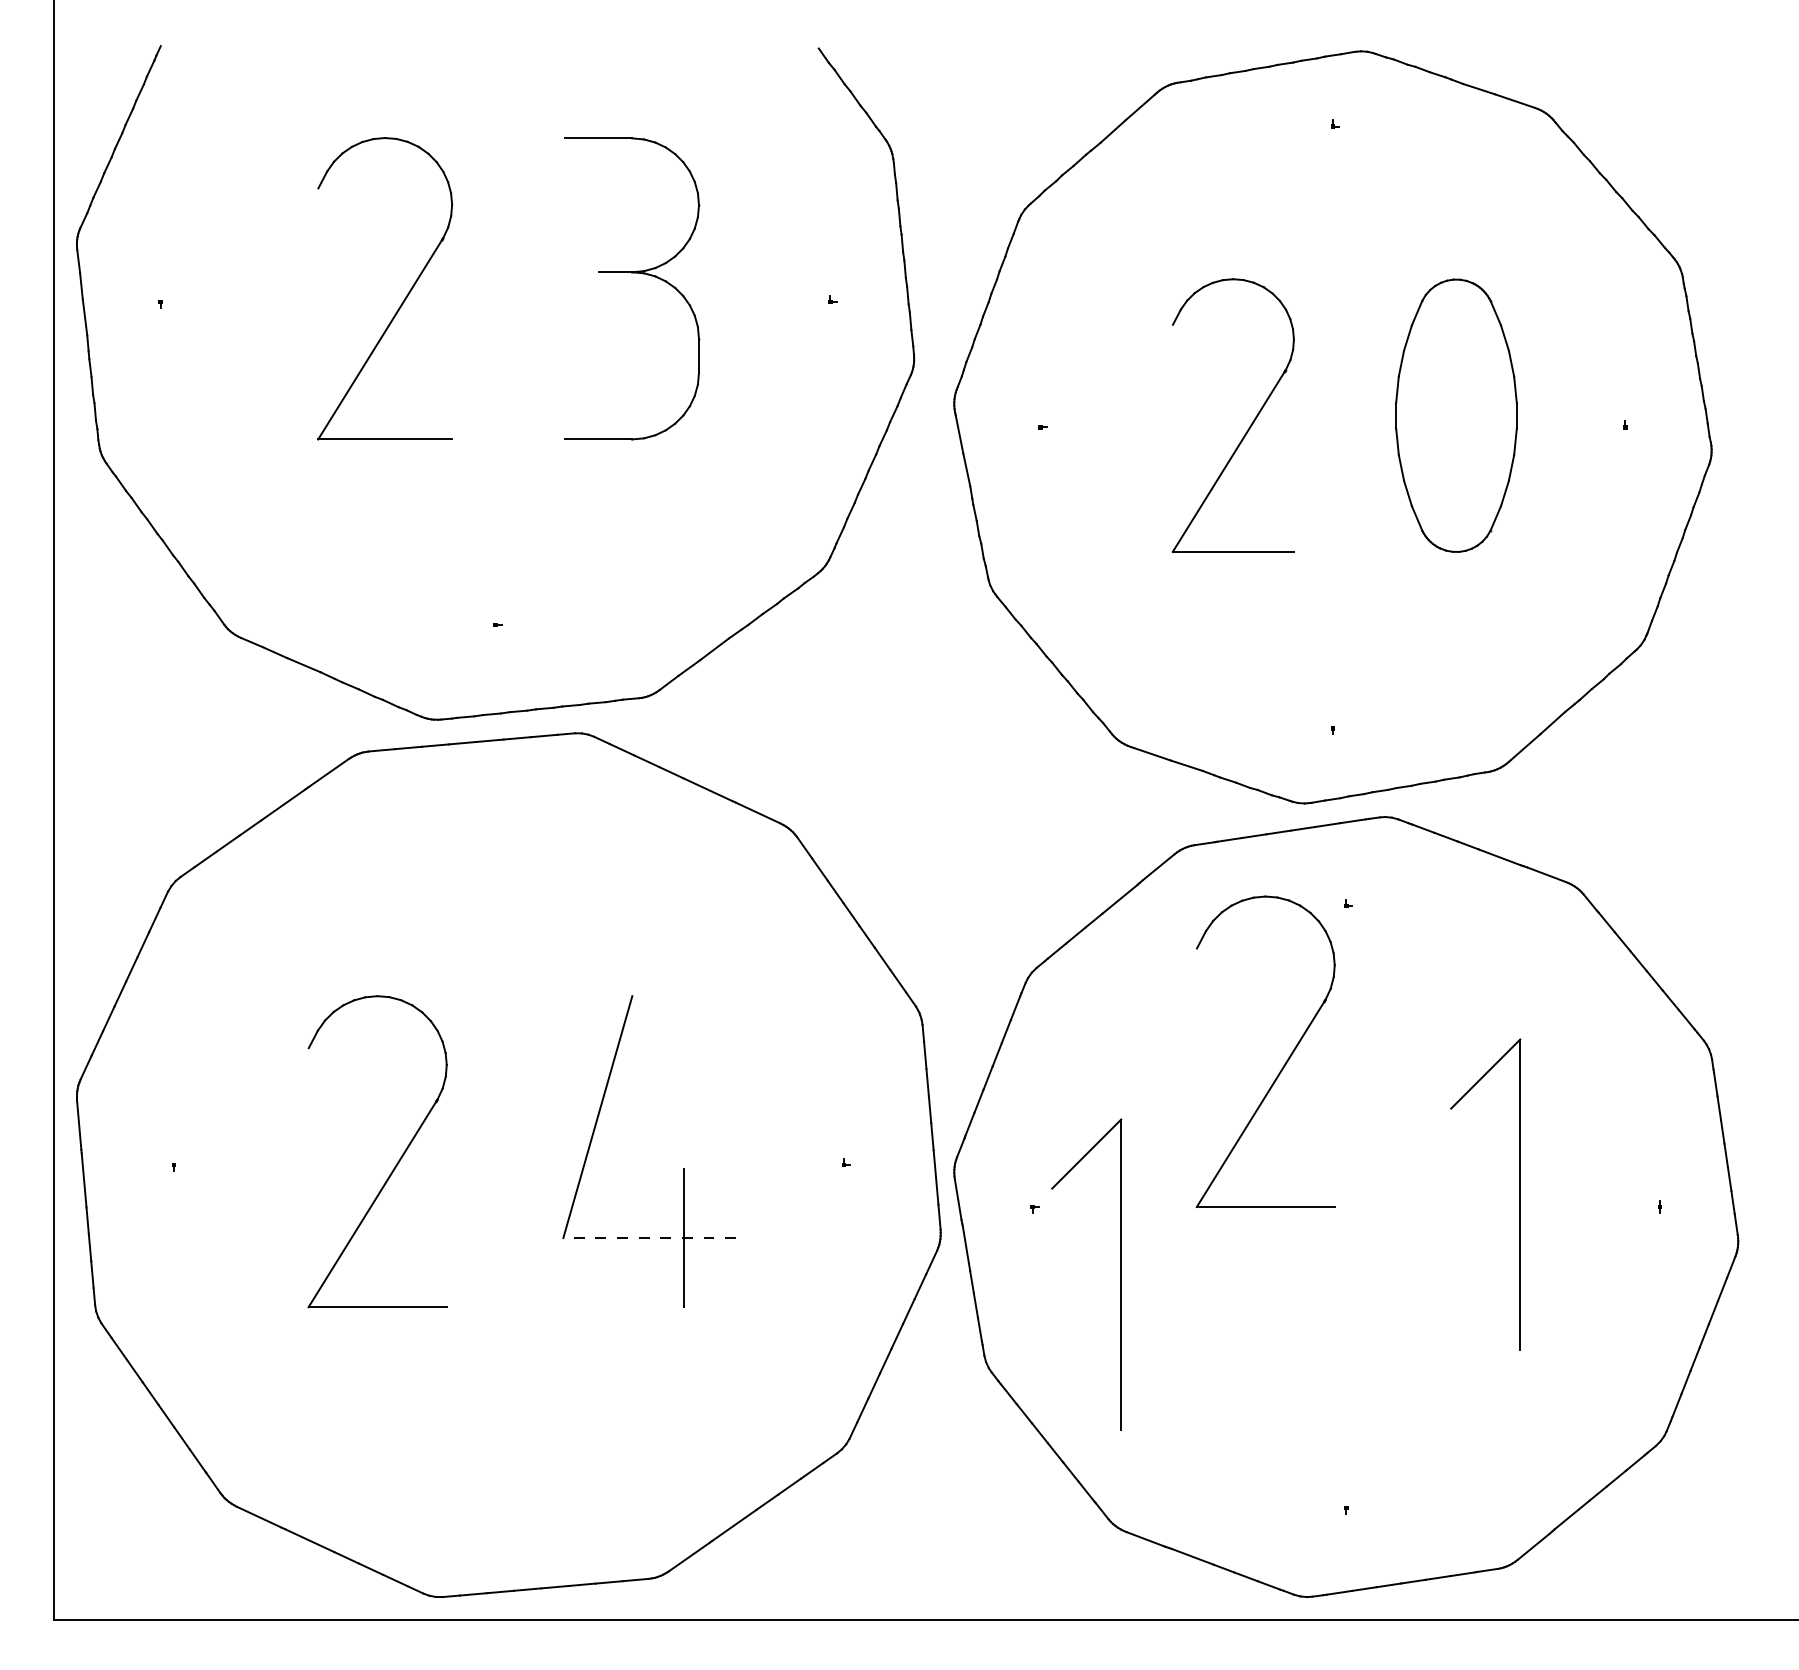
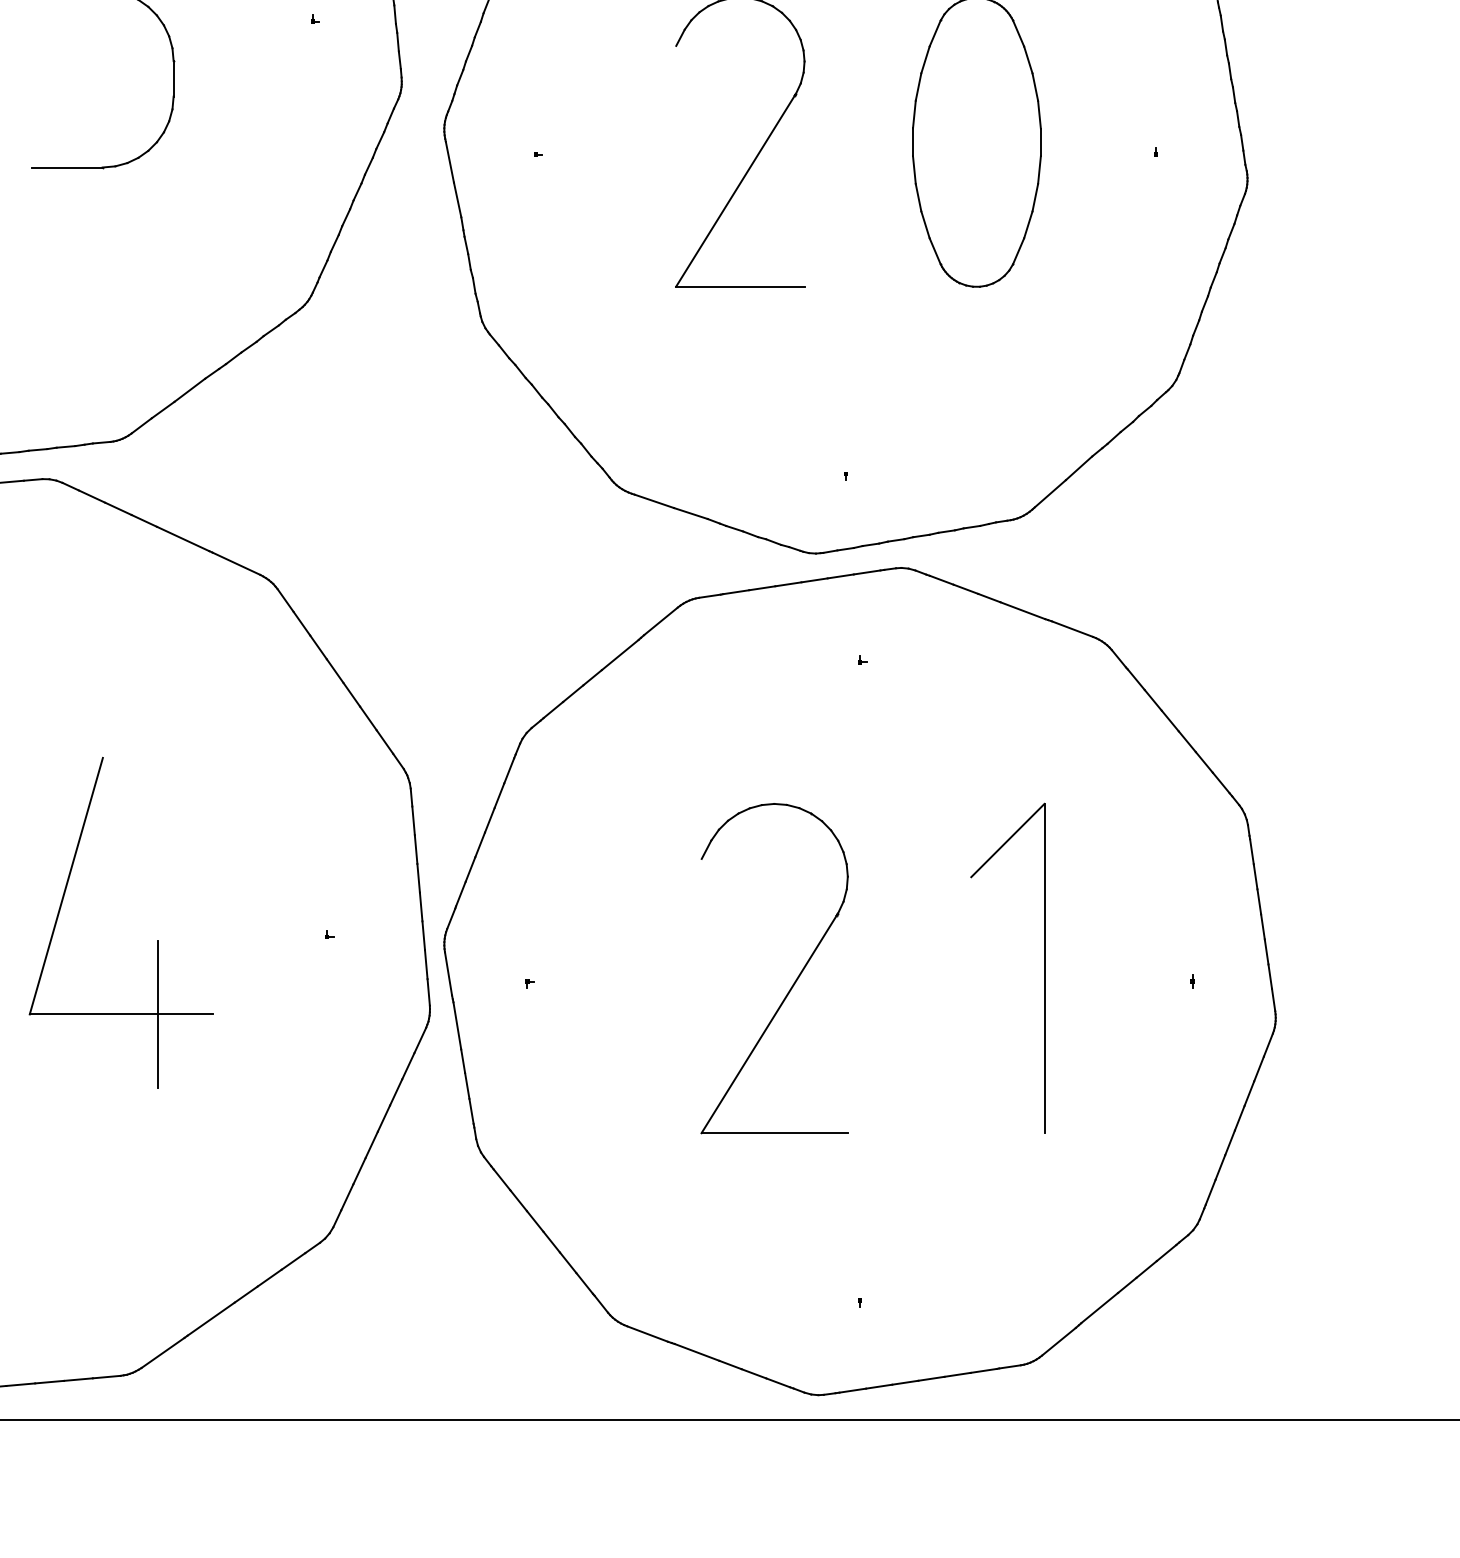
part: (1284, 1063) -> (794, 980), moved
line: (649, 1238) -> (121, 1014), dashed -> solid
part: (1120, 1274) -> (620, 1053), removed

